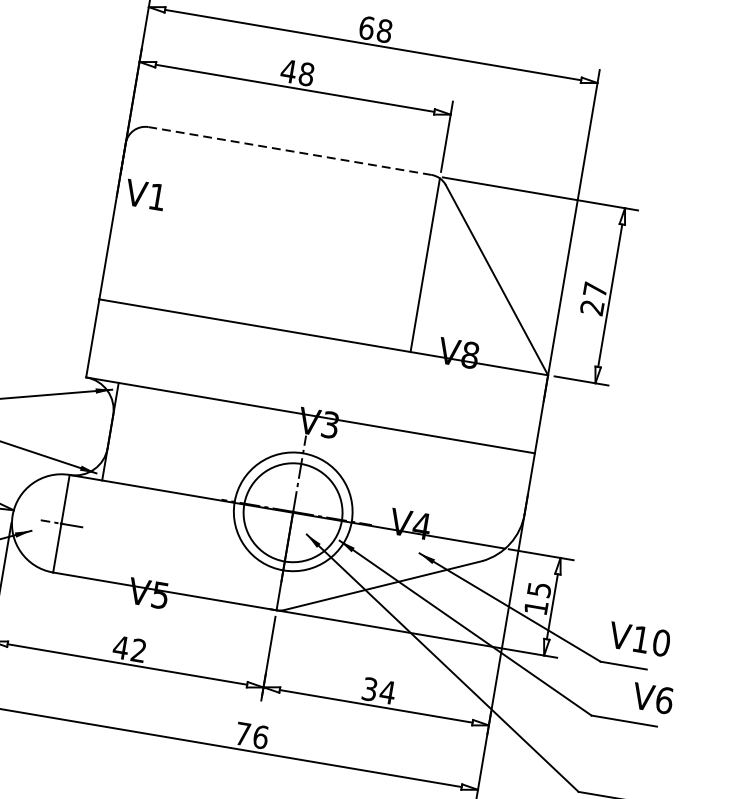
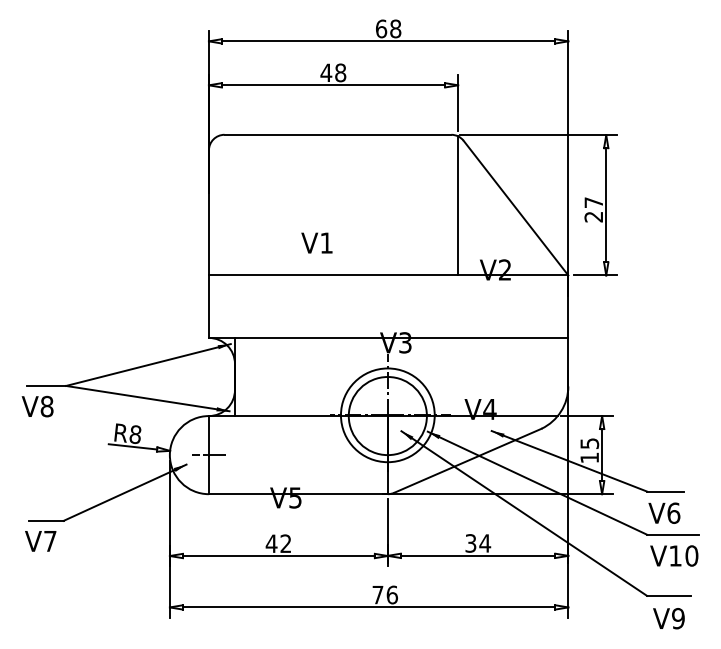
line: (289, 150) -> (337, 134), dashed -> solid
text: (144, 194) -> (316, 242), moved
text: (470, 354) -> (505, 269), ^IV8 -> ^IV2
text: (639, 638) -> (674, 555), moved
text: (653, 697) -> (664, 512), moved

